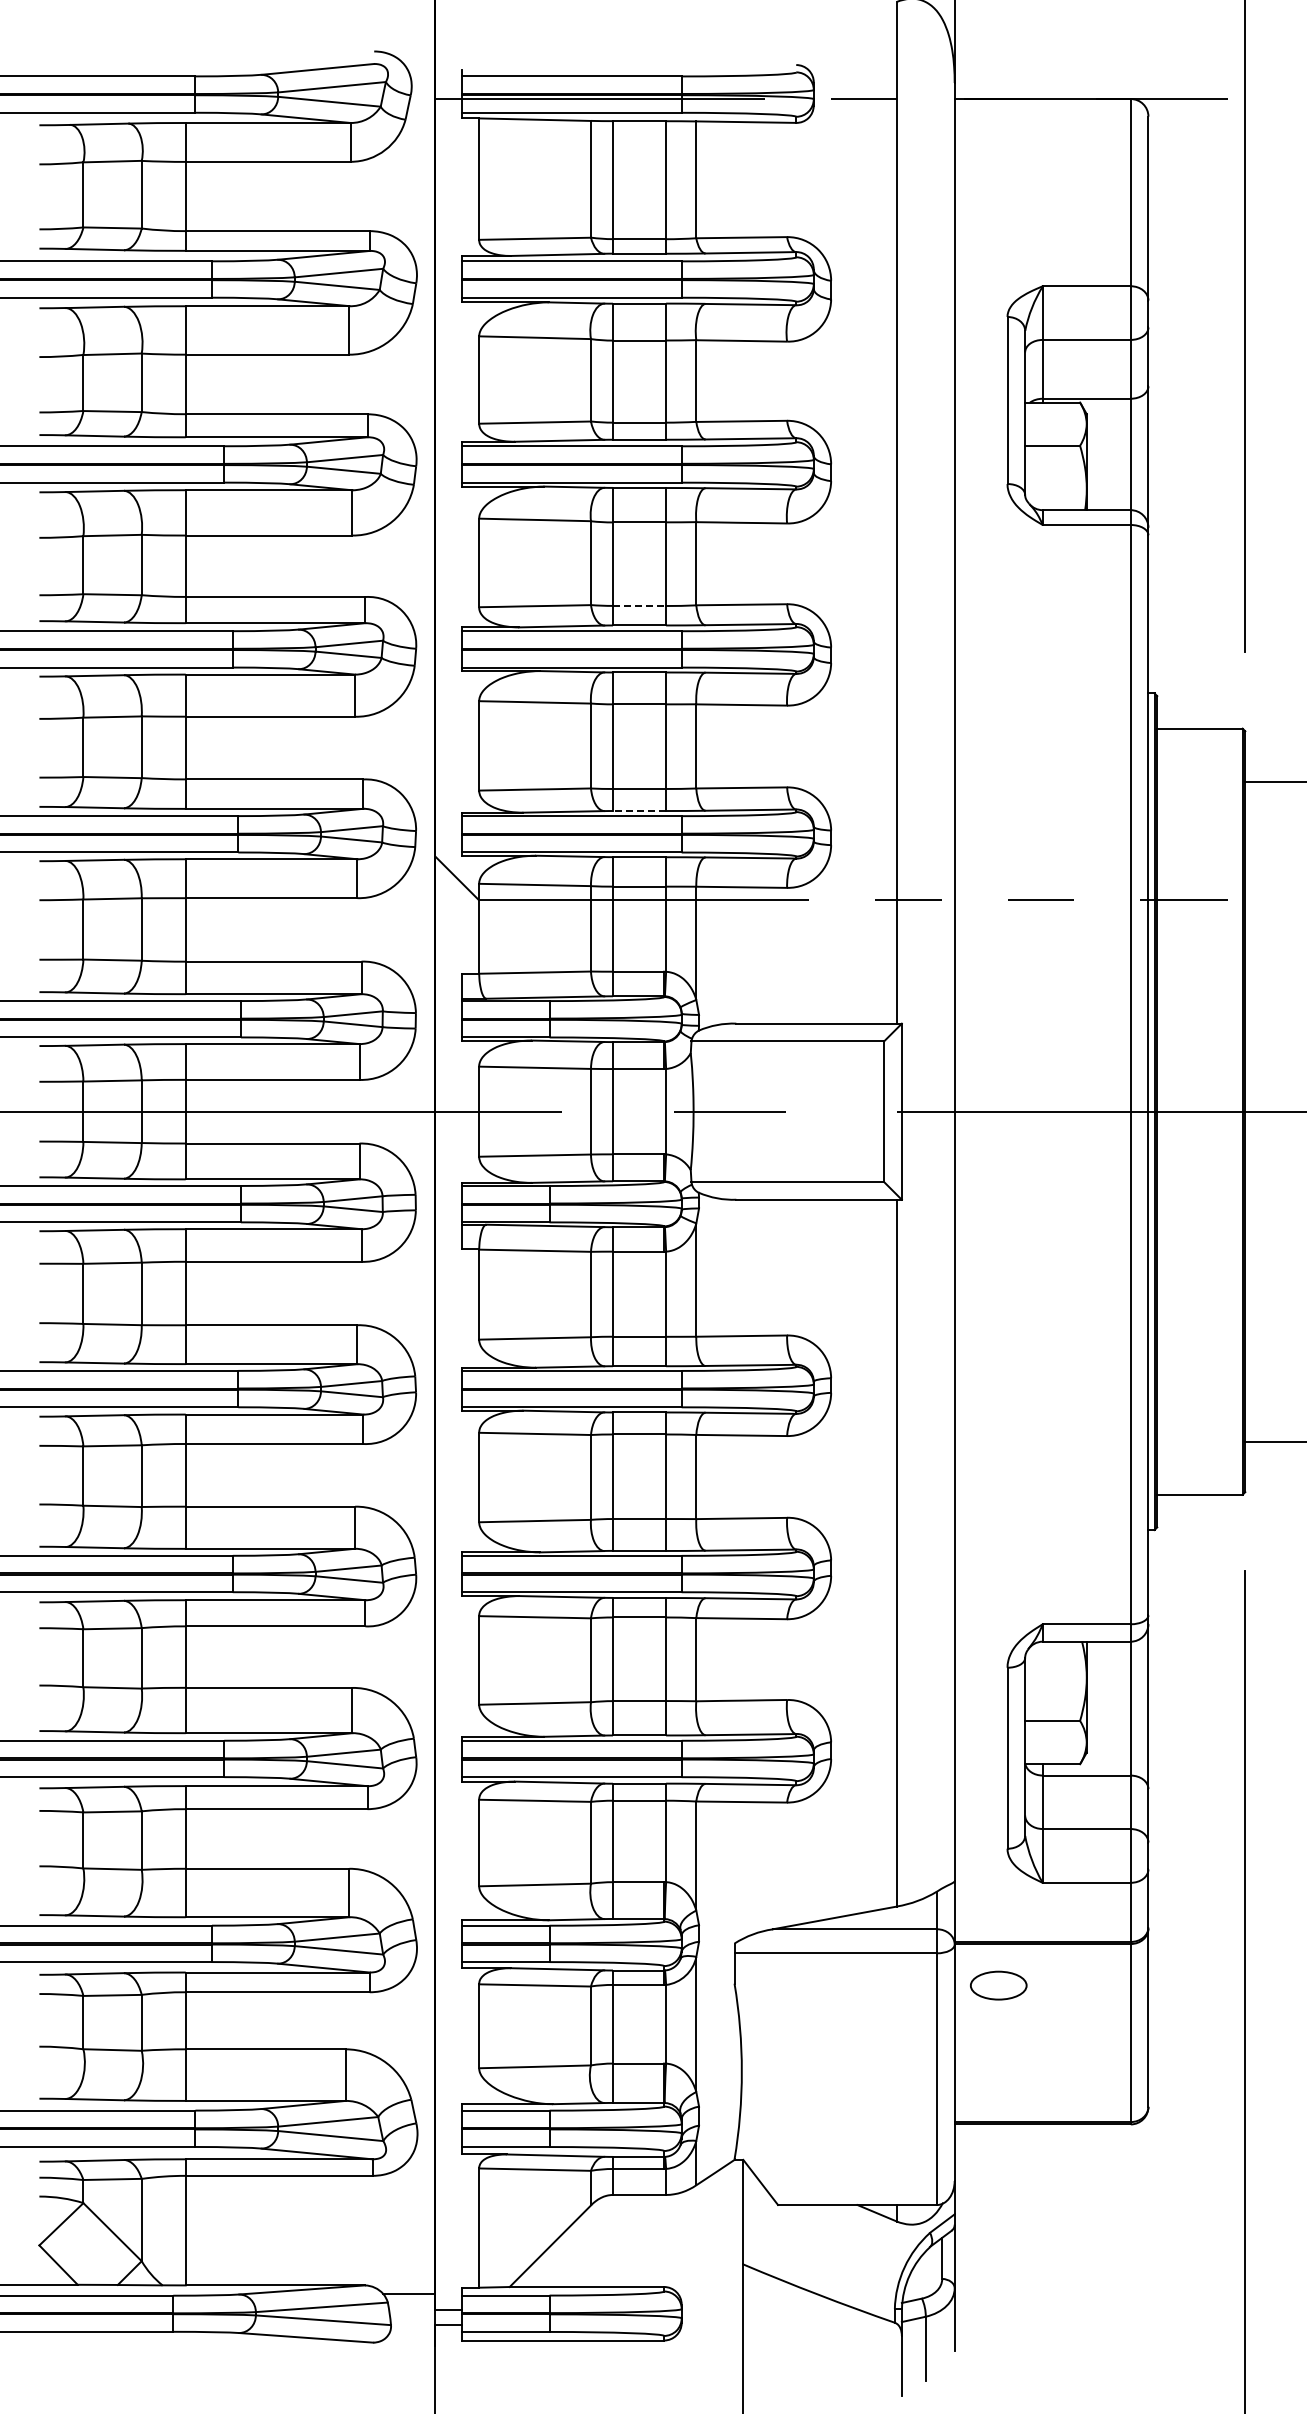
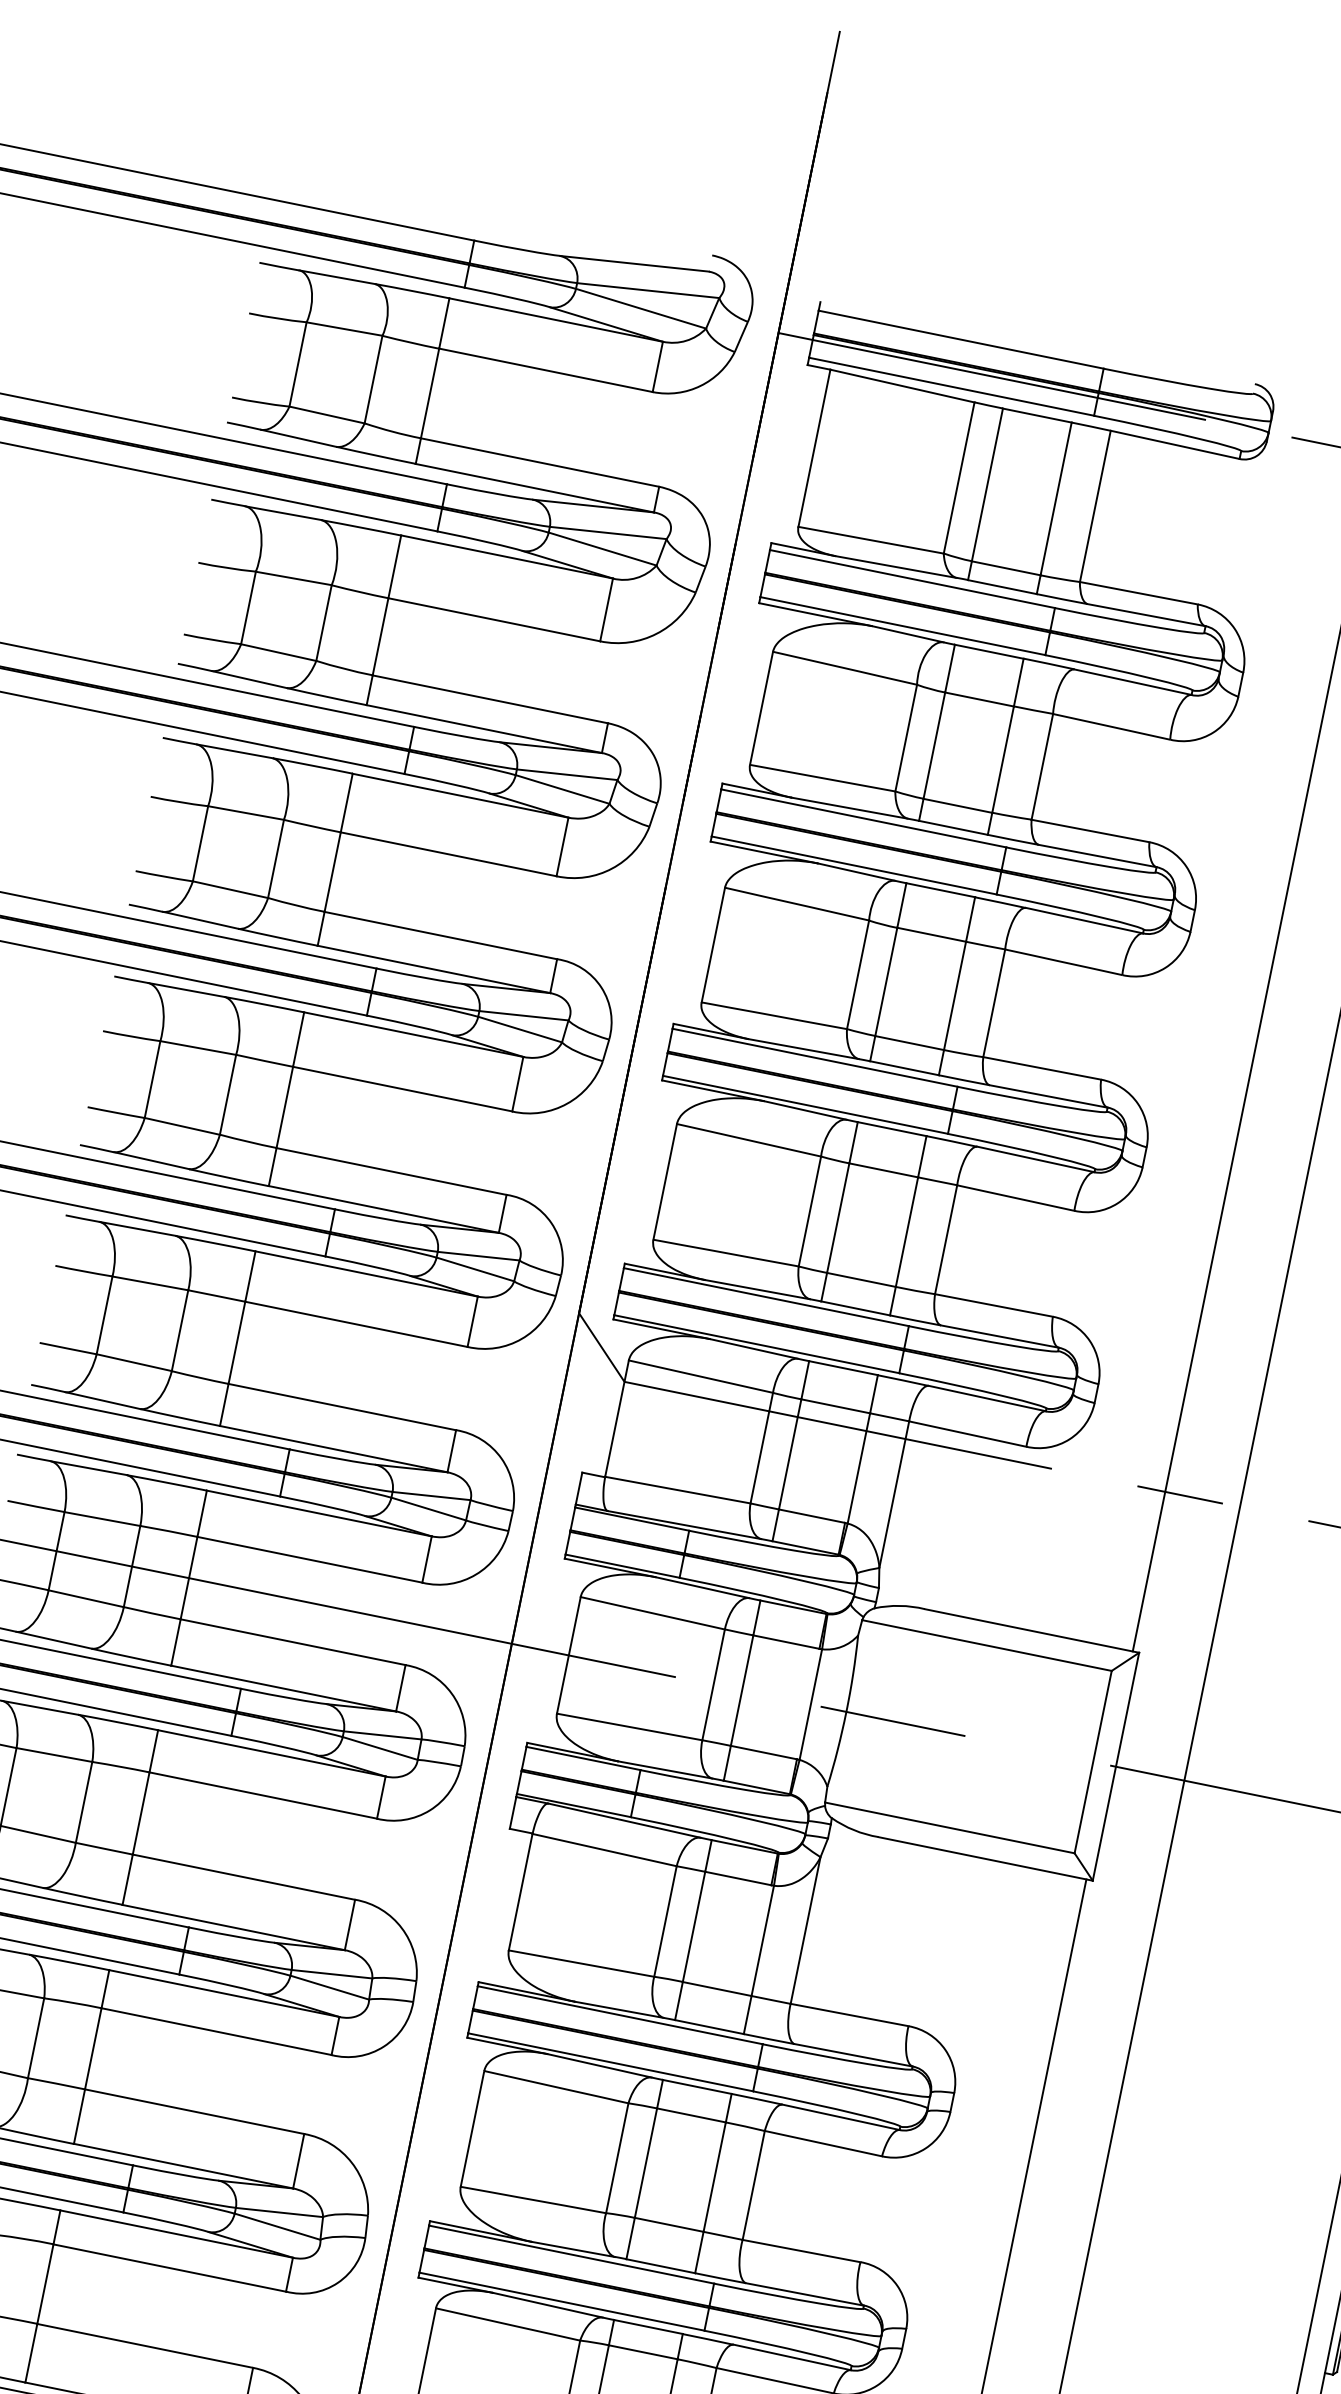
line: (639, 606) -> (909, 1043), dashed -> solid
line: (639, 811) -> (855, 1309), dashed -> solid

